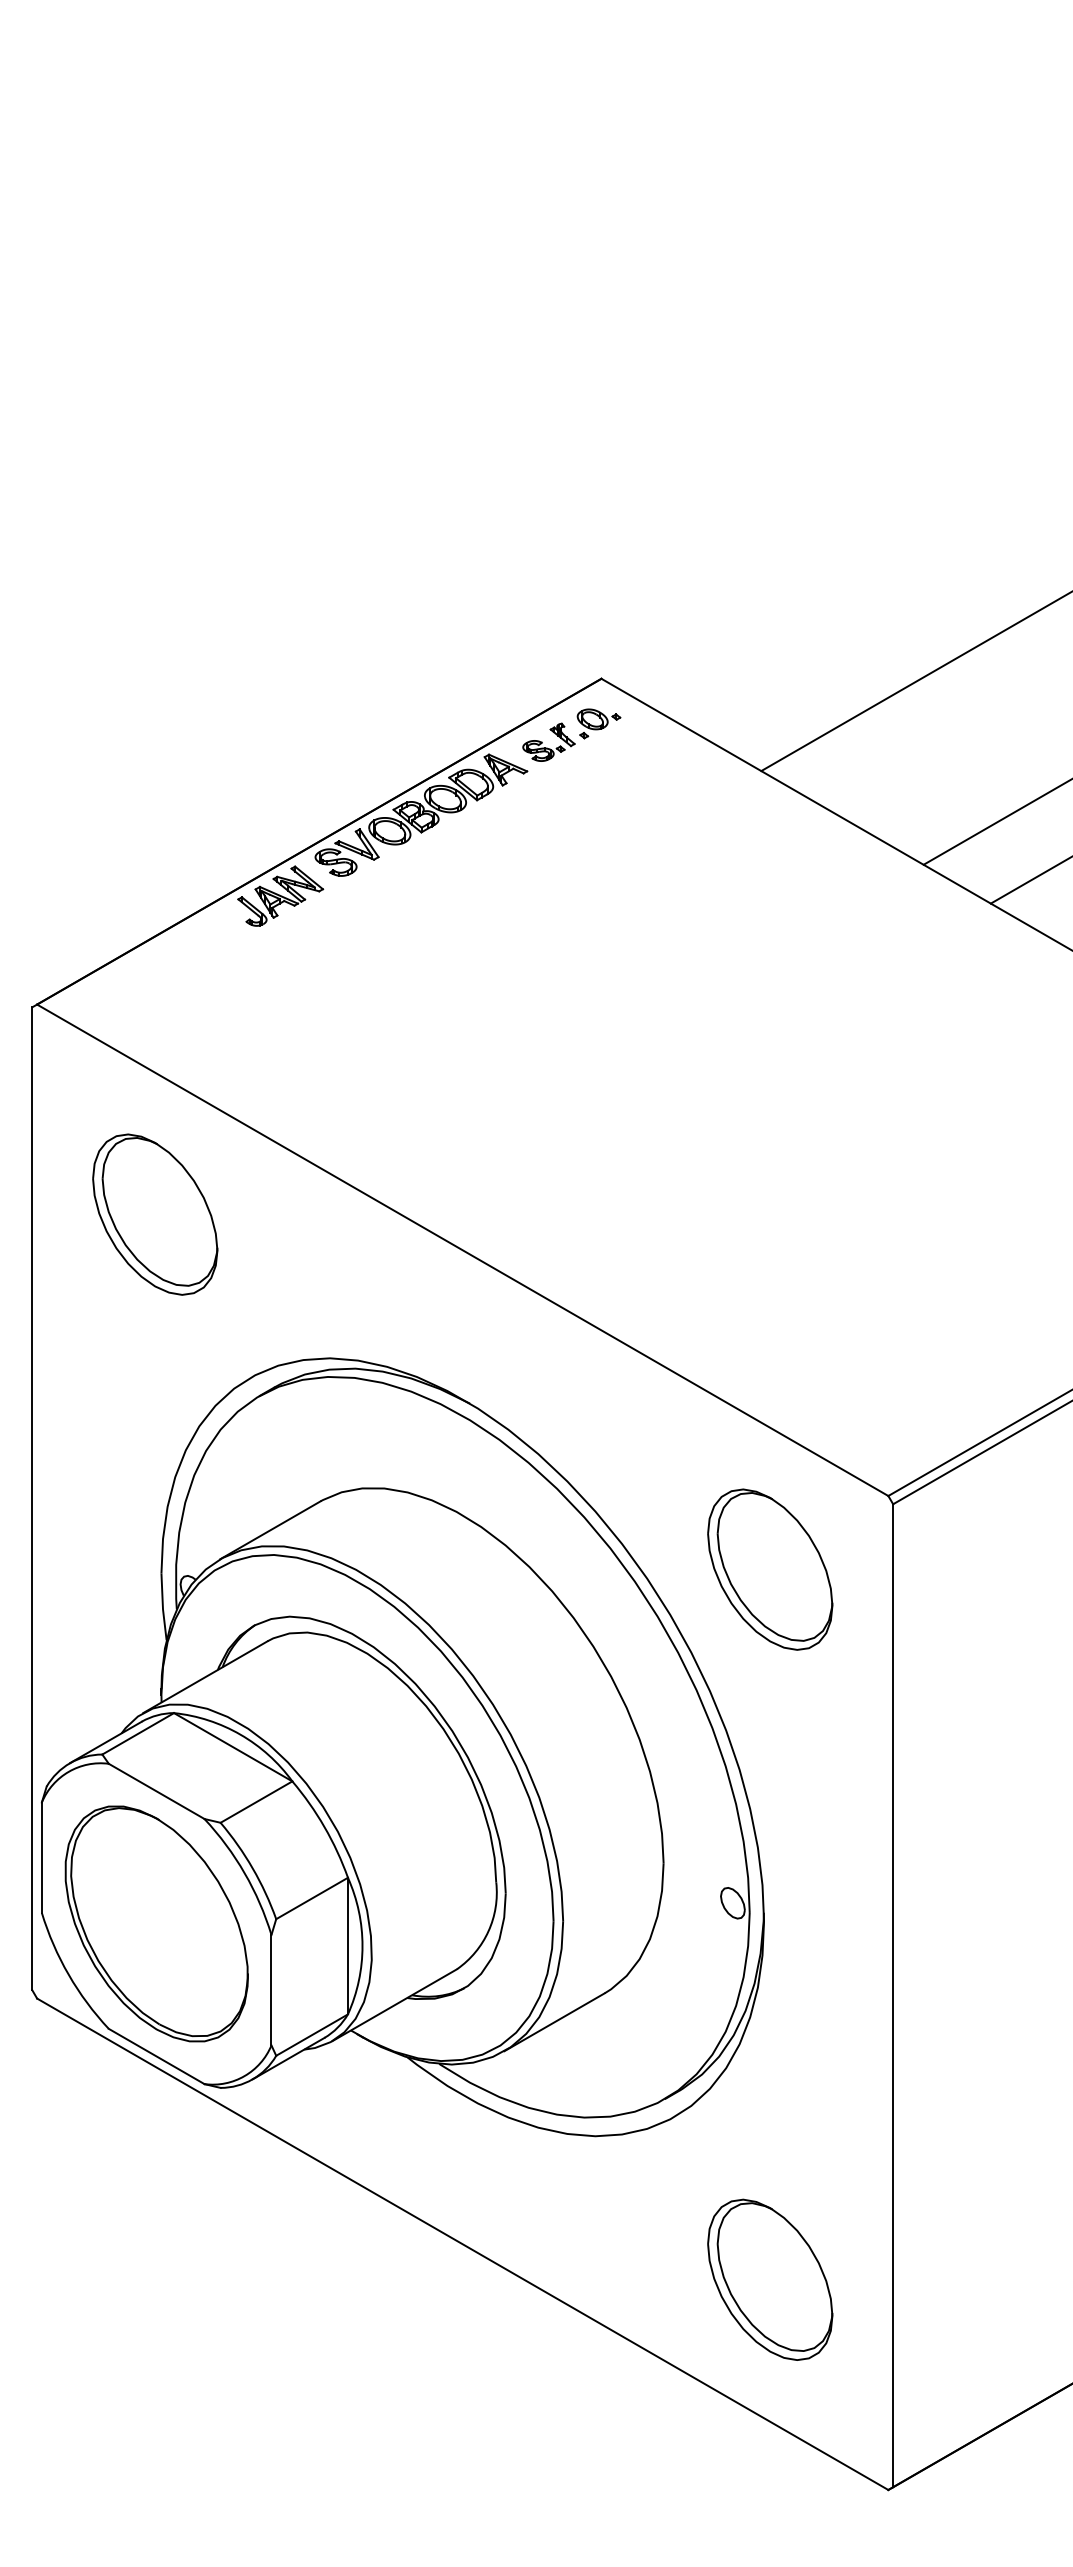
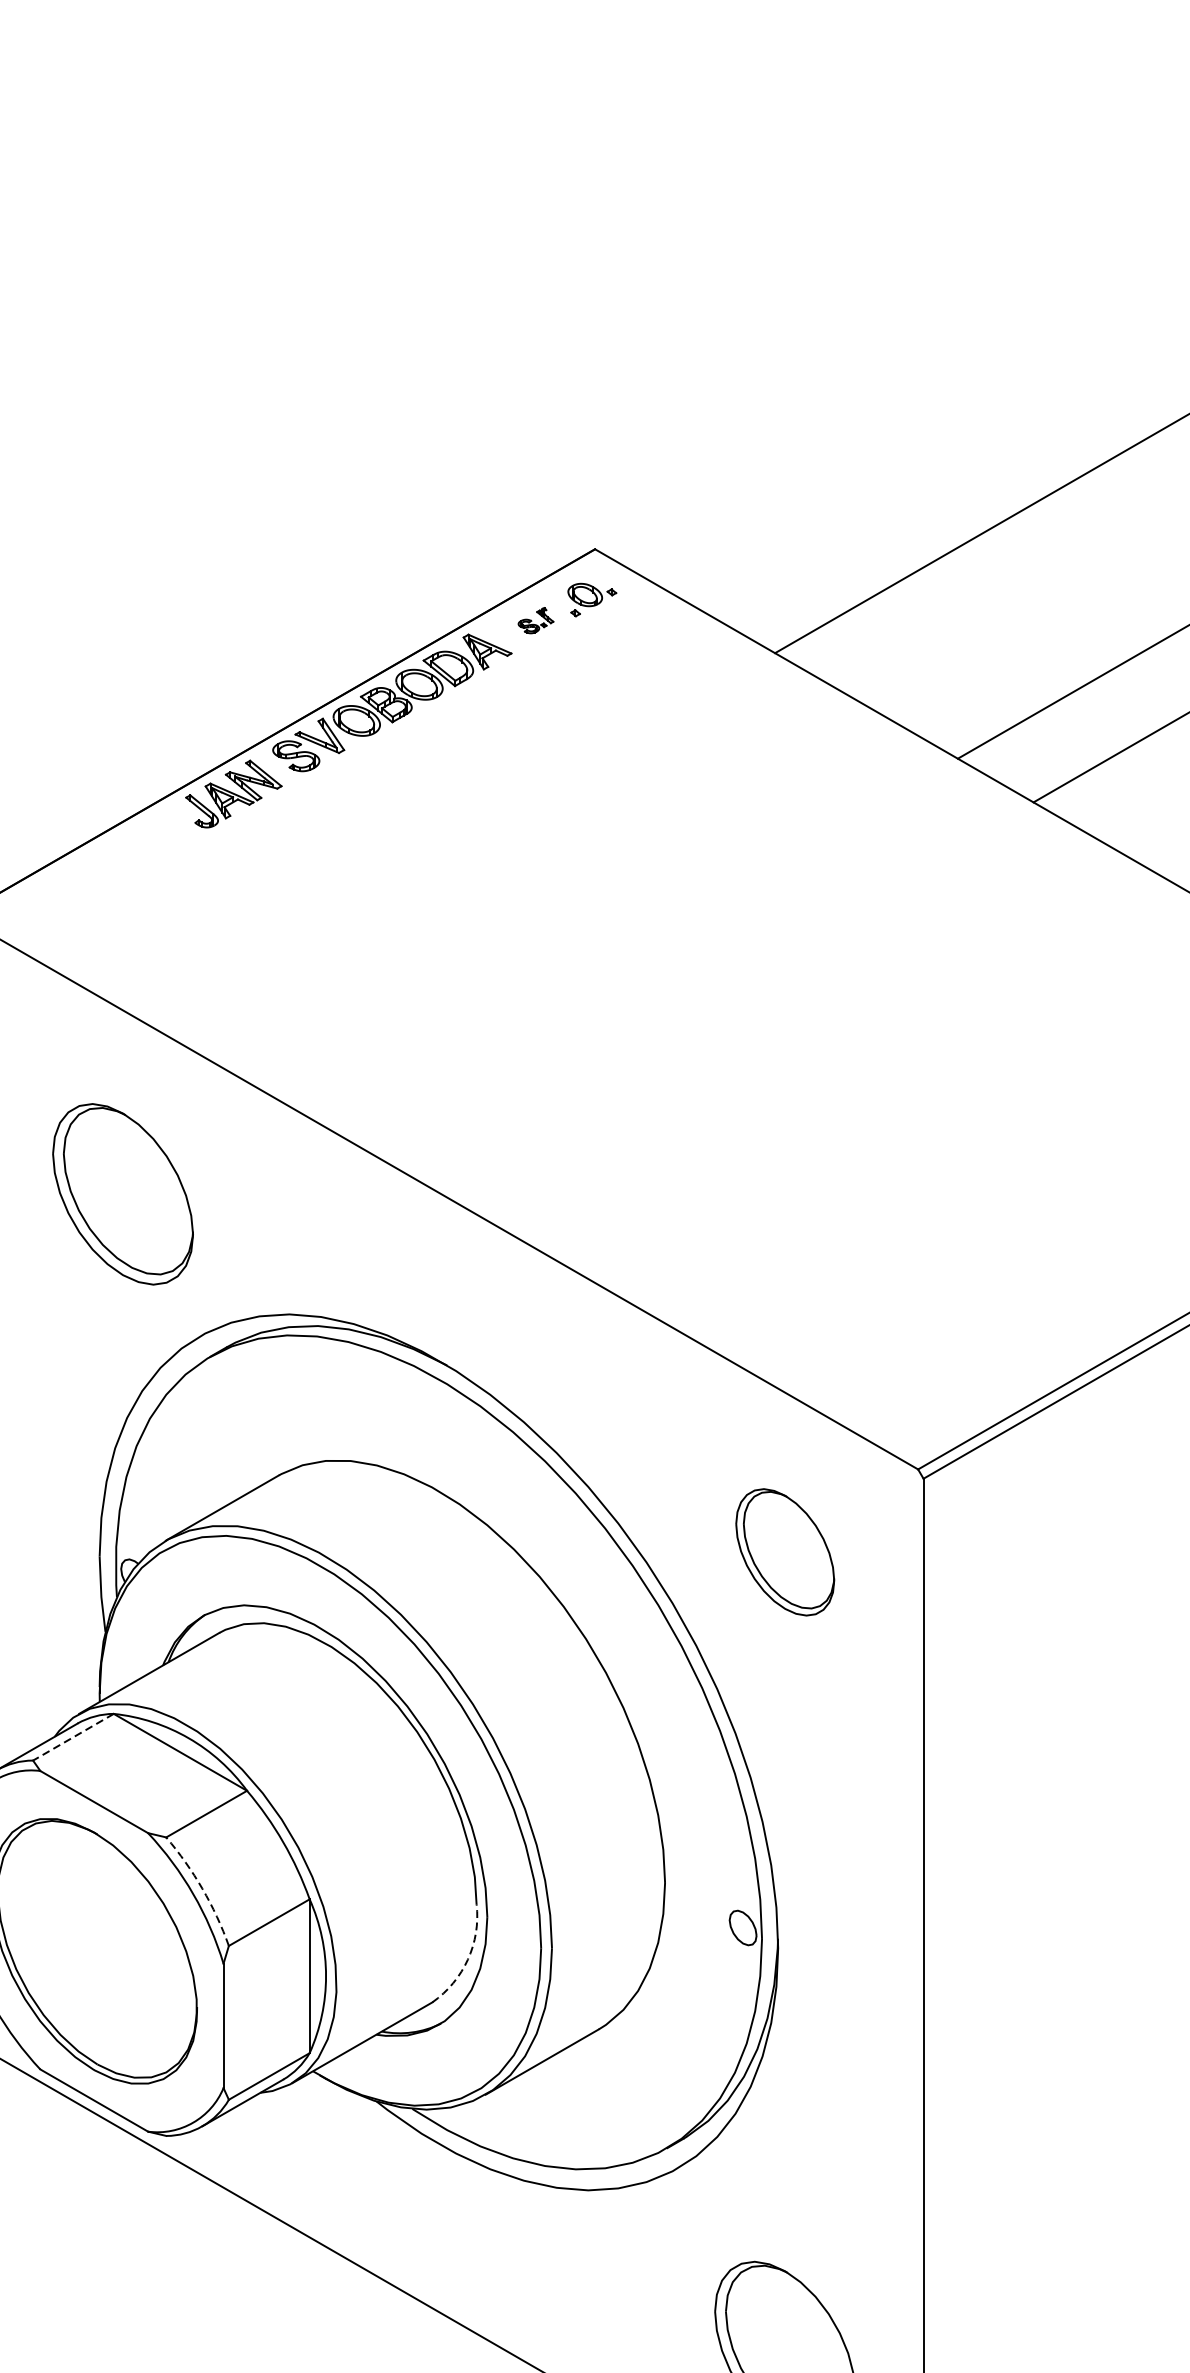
part: (548, 741) -> (535, 619), size x0.6
part: (155, 1214) -> (123, 1194), moved
part: (770, 1569) -> (785, 1552), size x0.7
line: (137, 1734) -> (72, 1738), solid -> dashed
arc: (252, 1868) -> (202, 1888), solid -> dashed
arc: (488, 1931) -> (467, 1959), solid -> dashed

